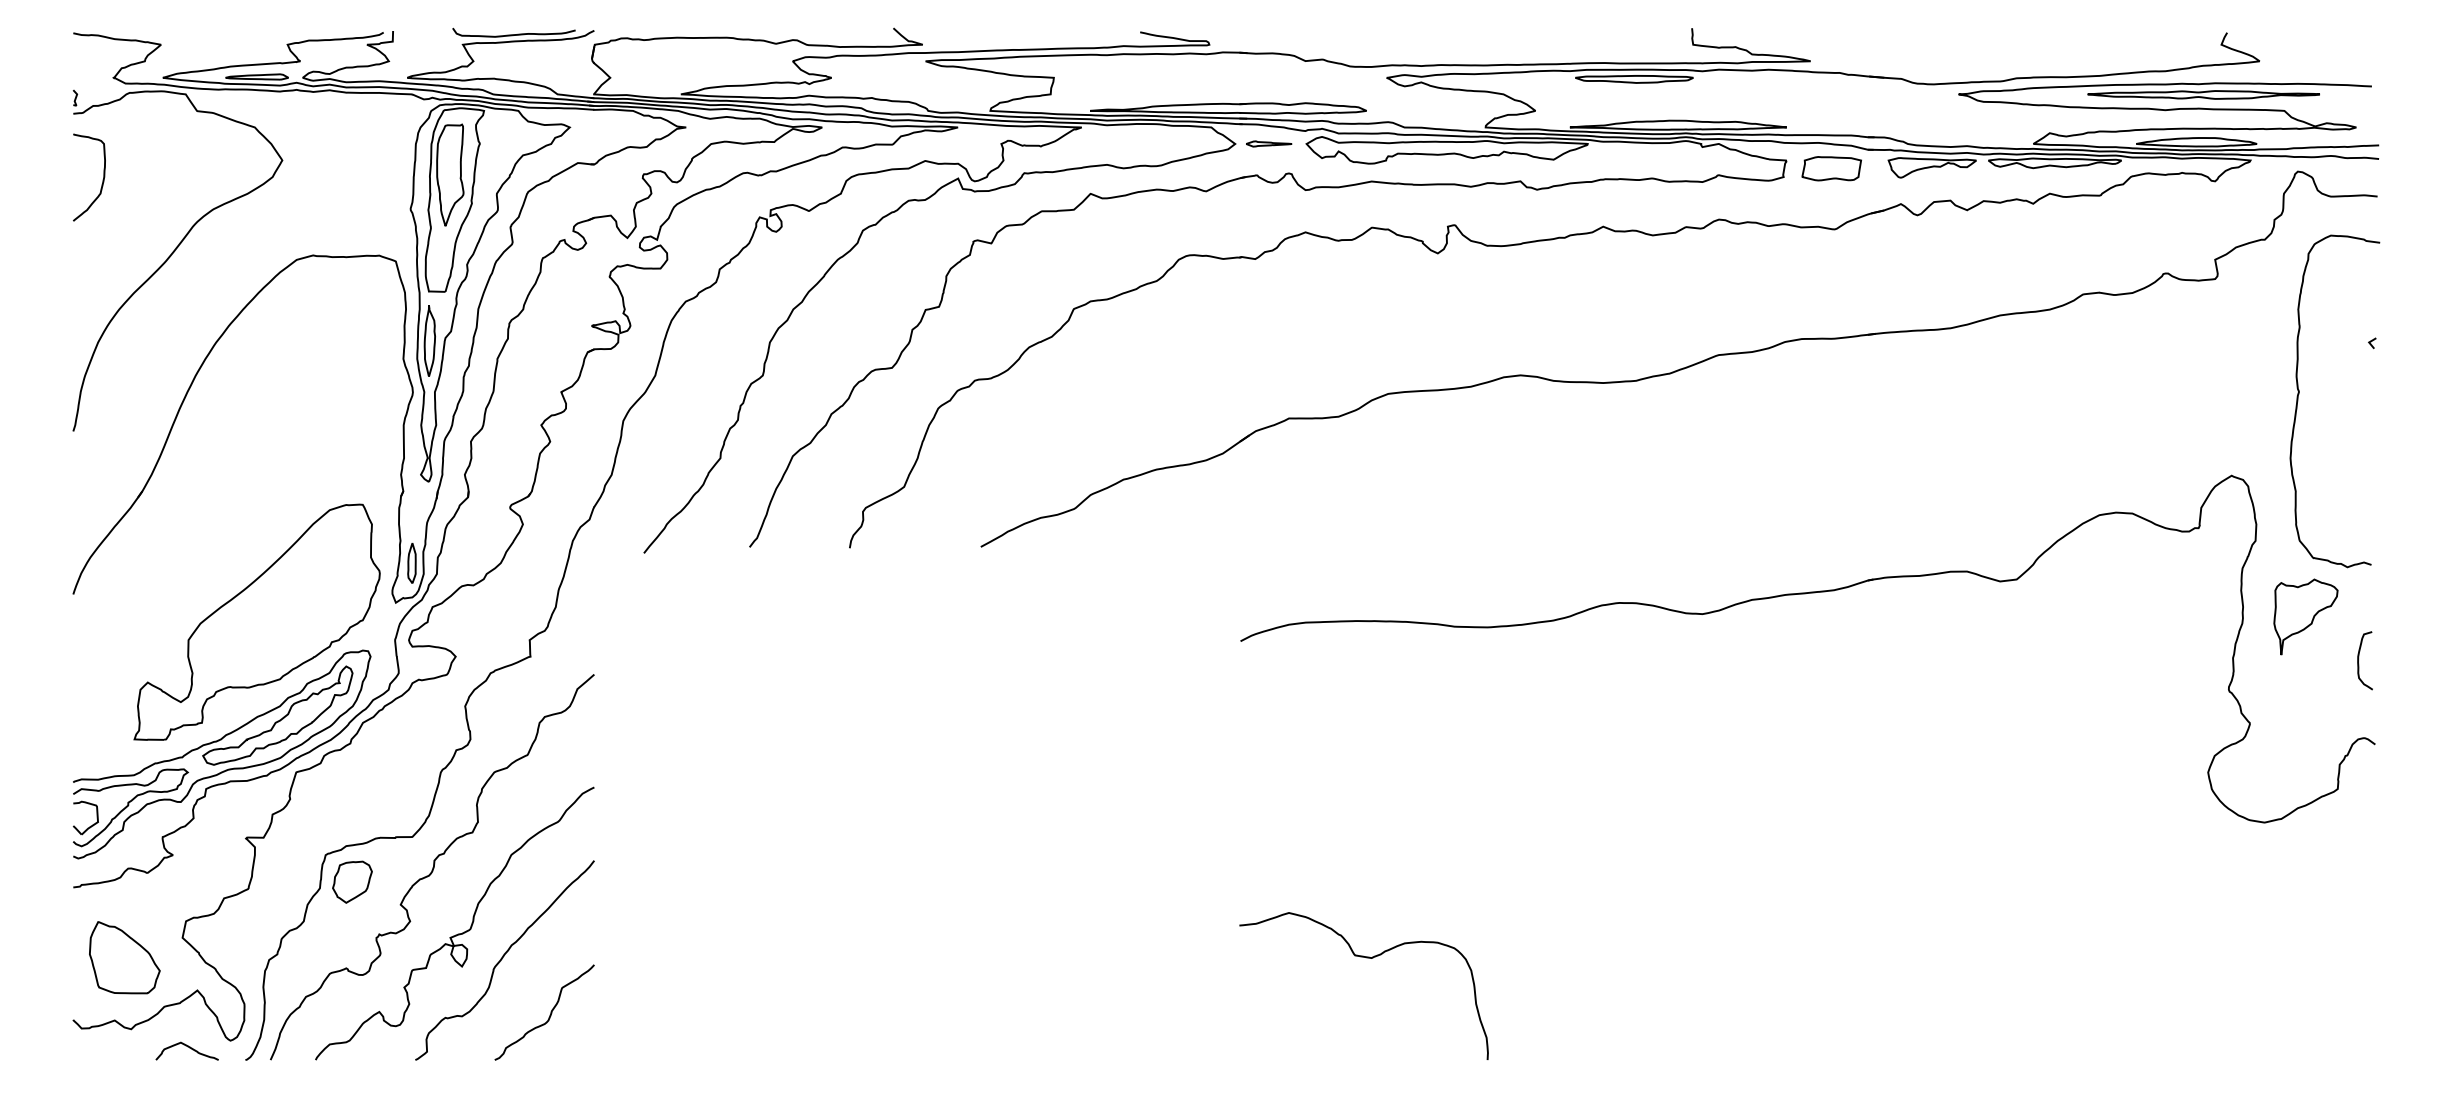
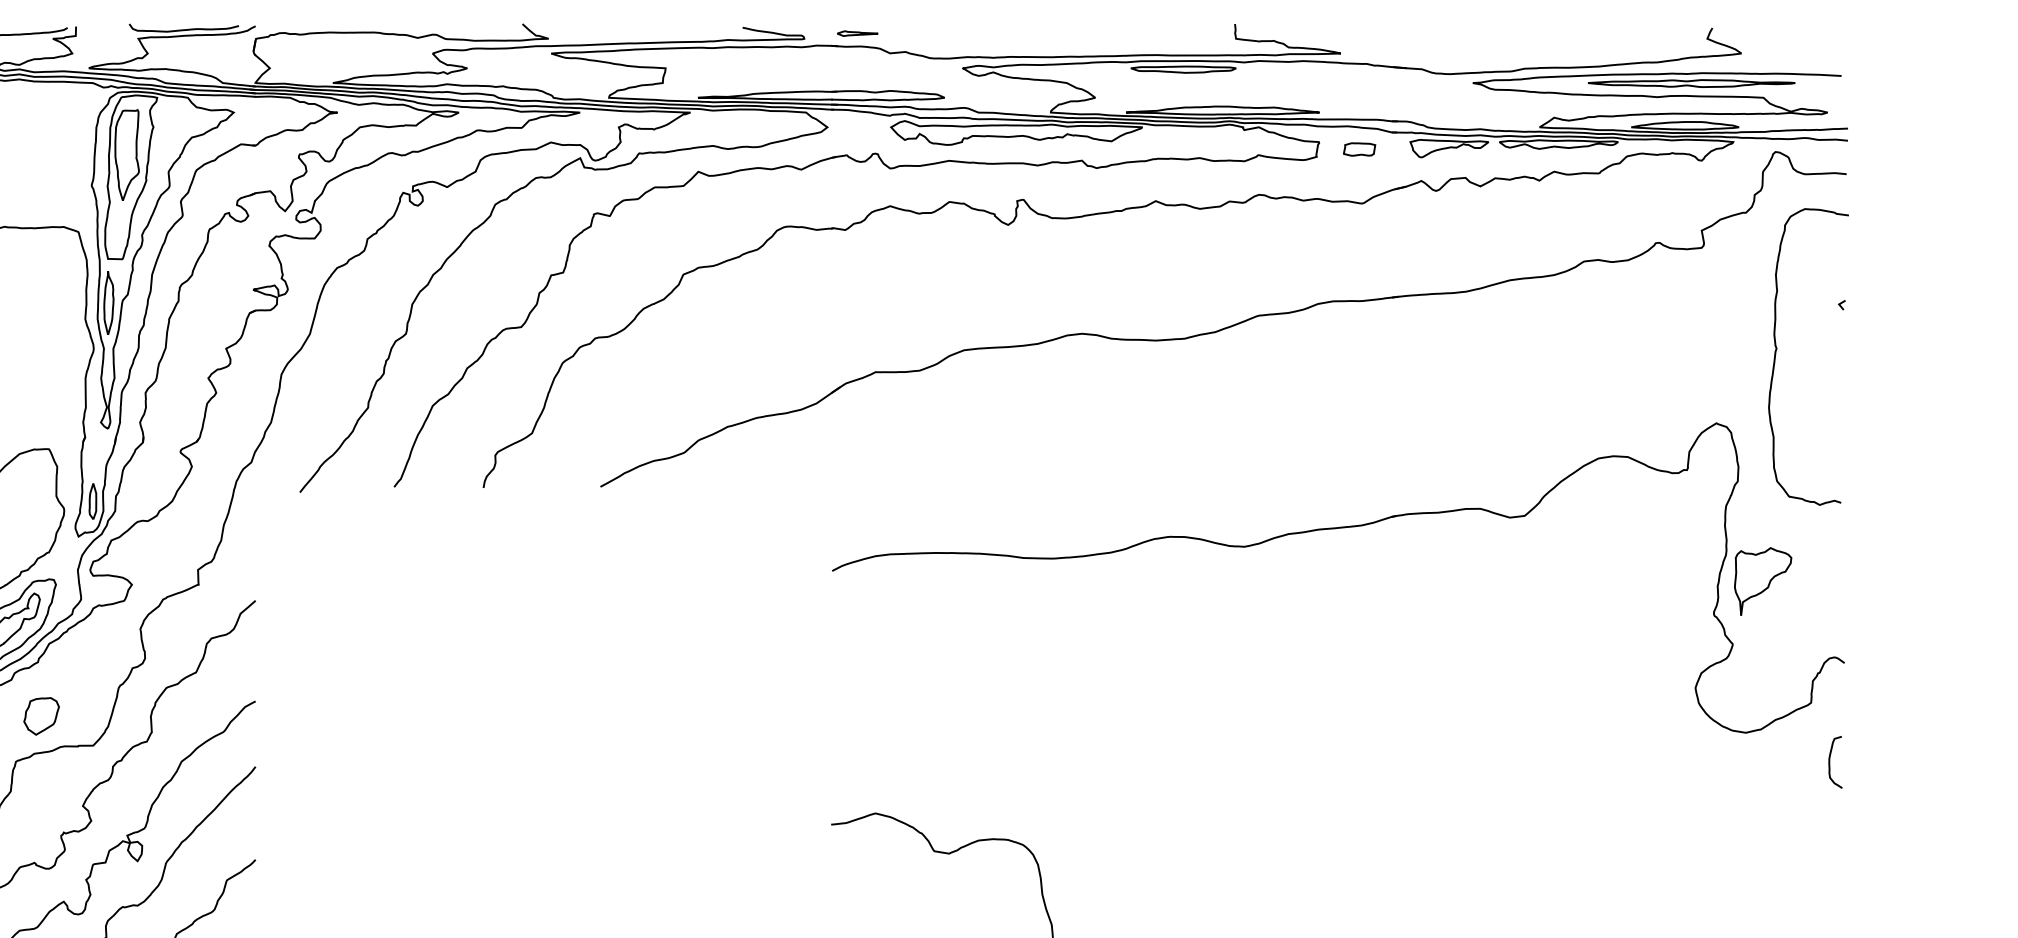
part: (1269, 143) -> (858, 33), moved
part: (1831, 168) -> (1359, 149), size x0.6
part: (2305, 616) -> (1762, 581), moved
curve: (2359, 659) -> (1830, 761), moved
part: (352, 881) -> (41, 715), moved

